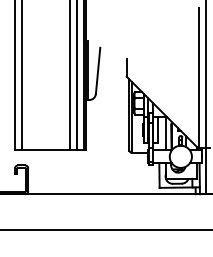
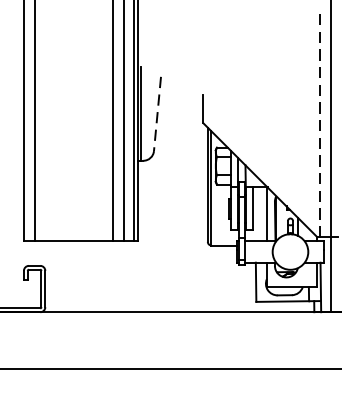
line: (98, 71) -> (158, 114), solid -> dashed
line: (199, 77) -> (320, 124), solid -> dashed

